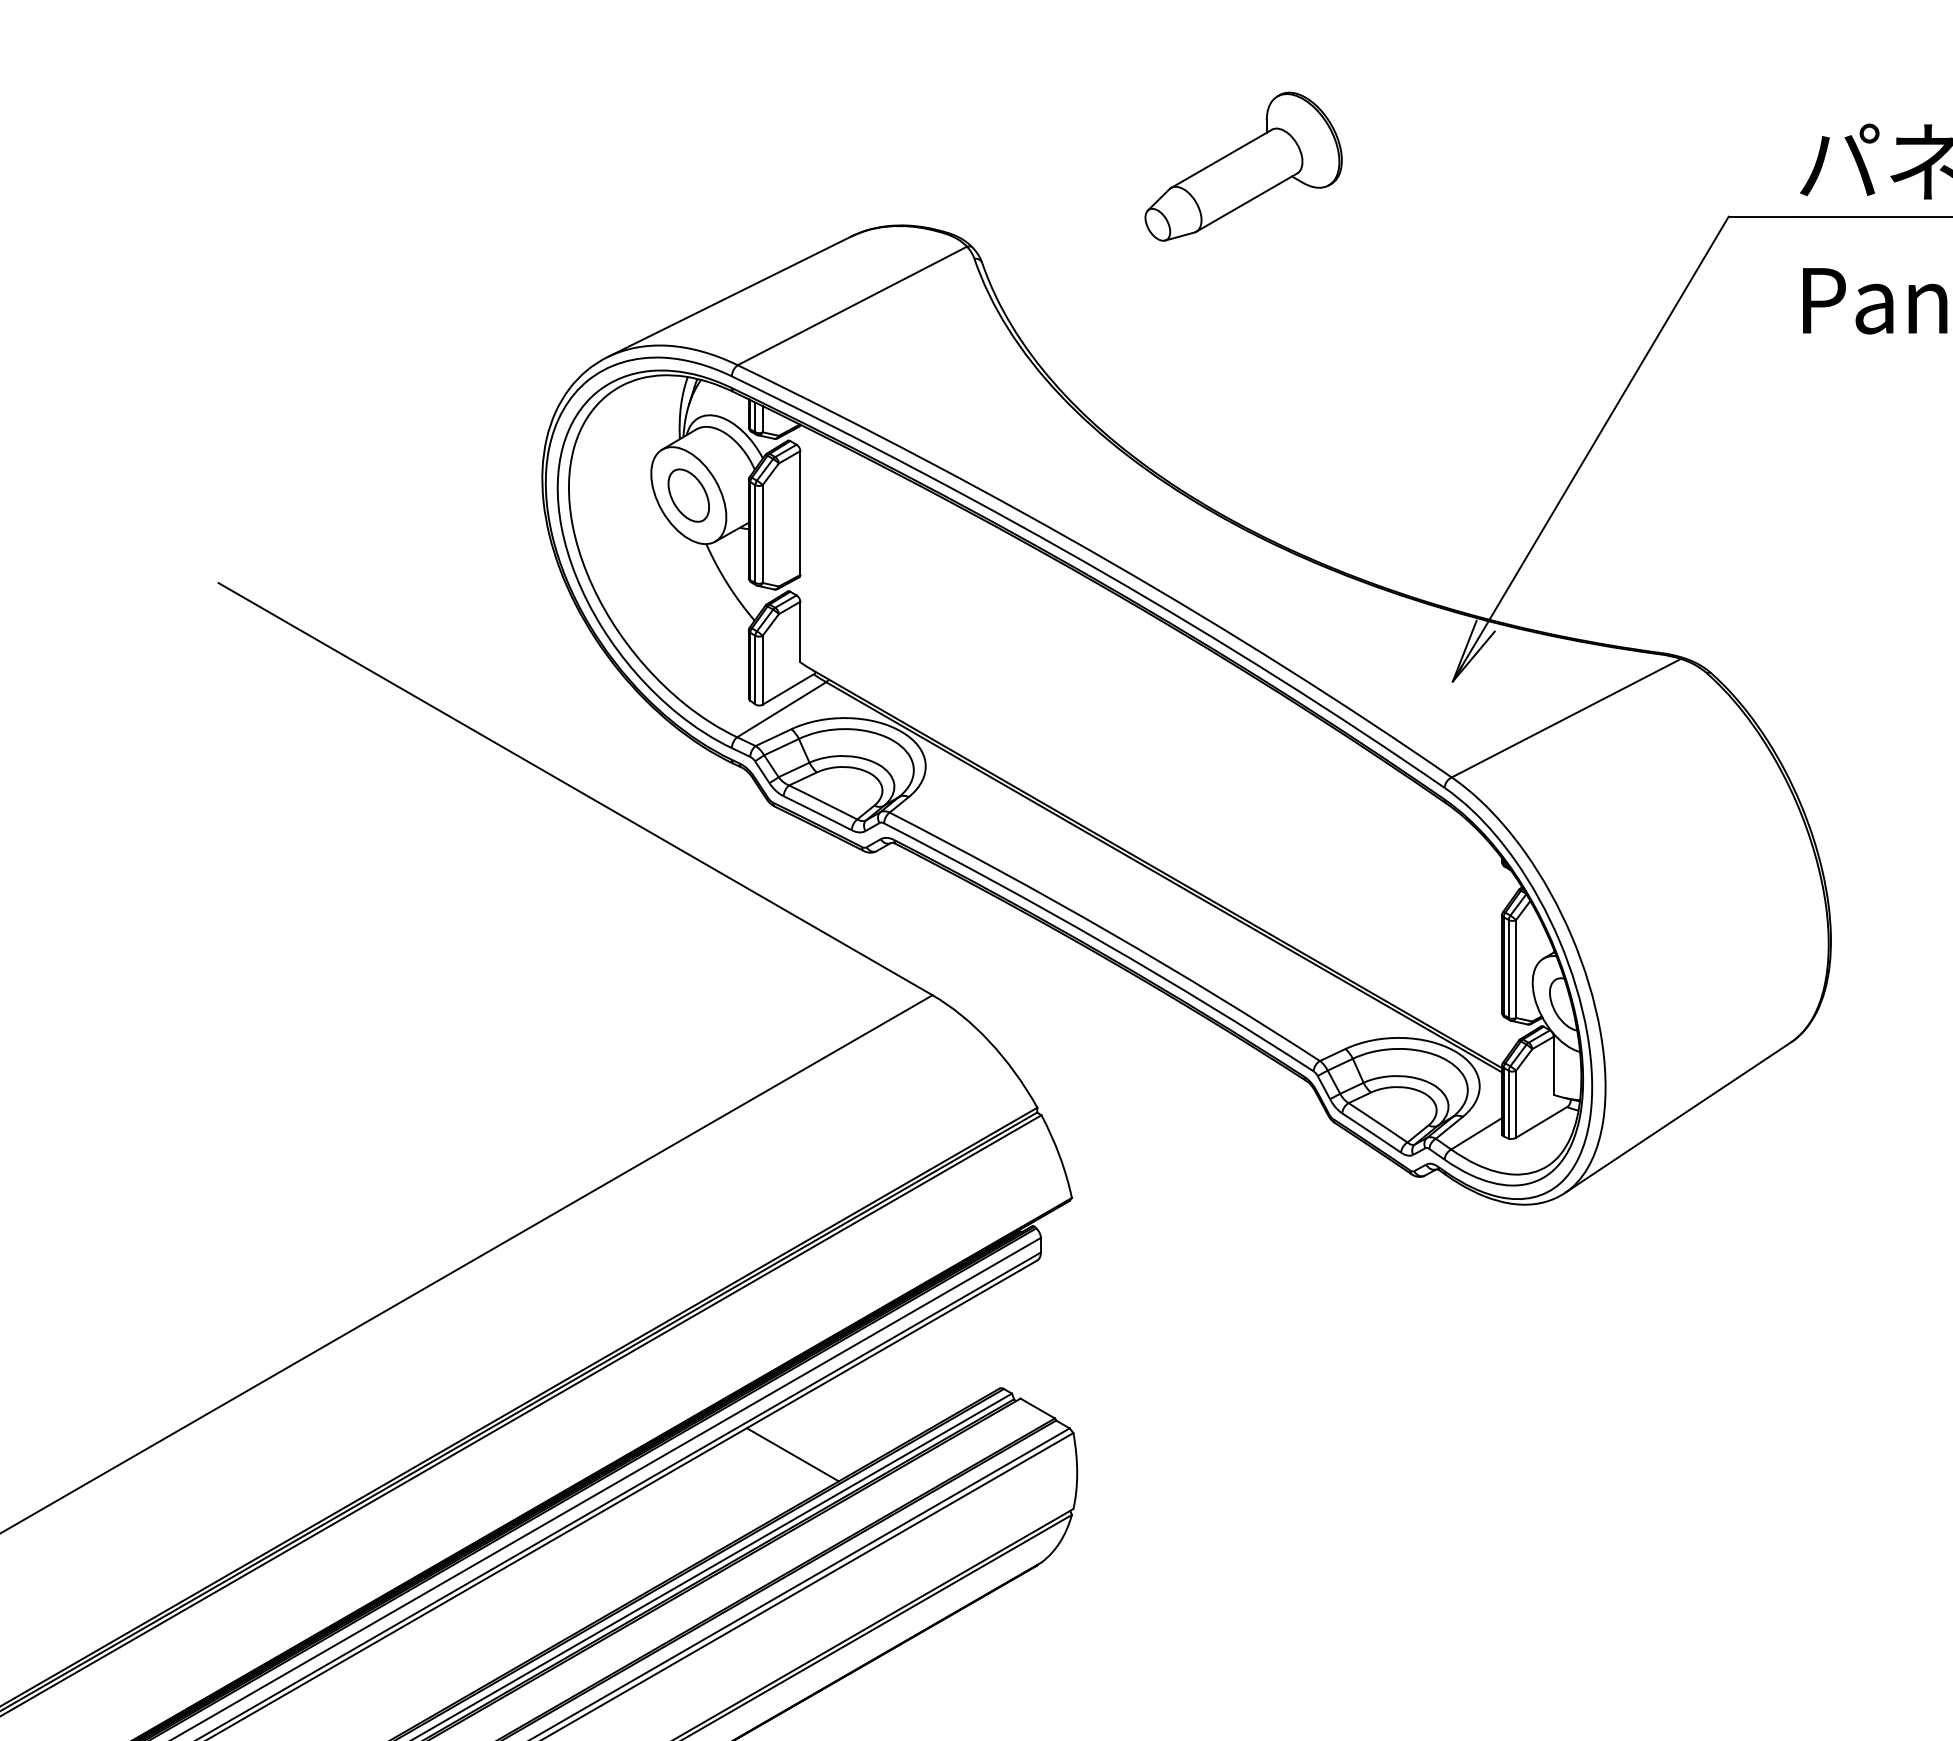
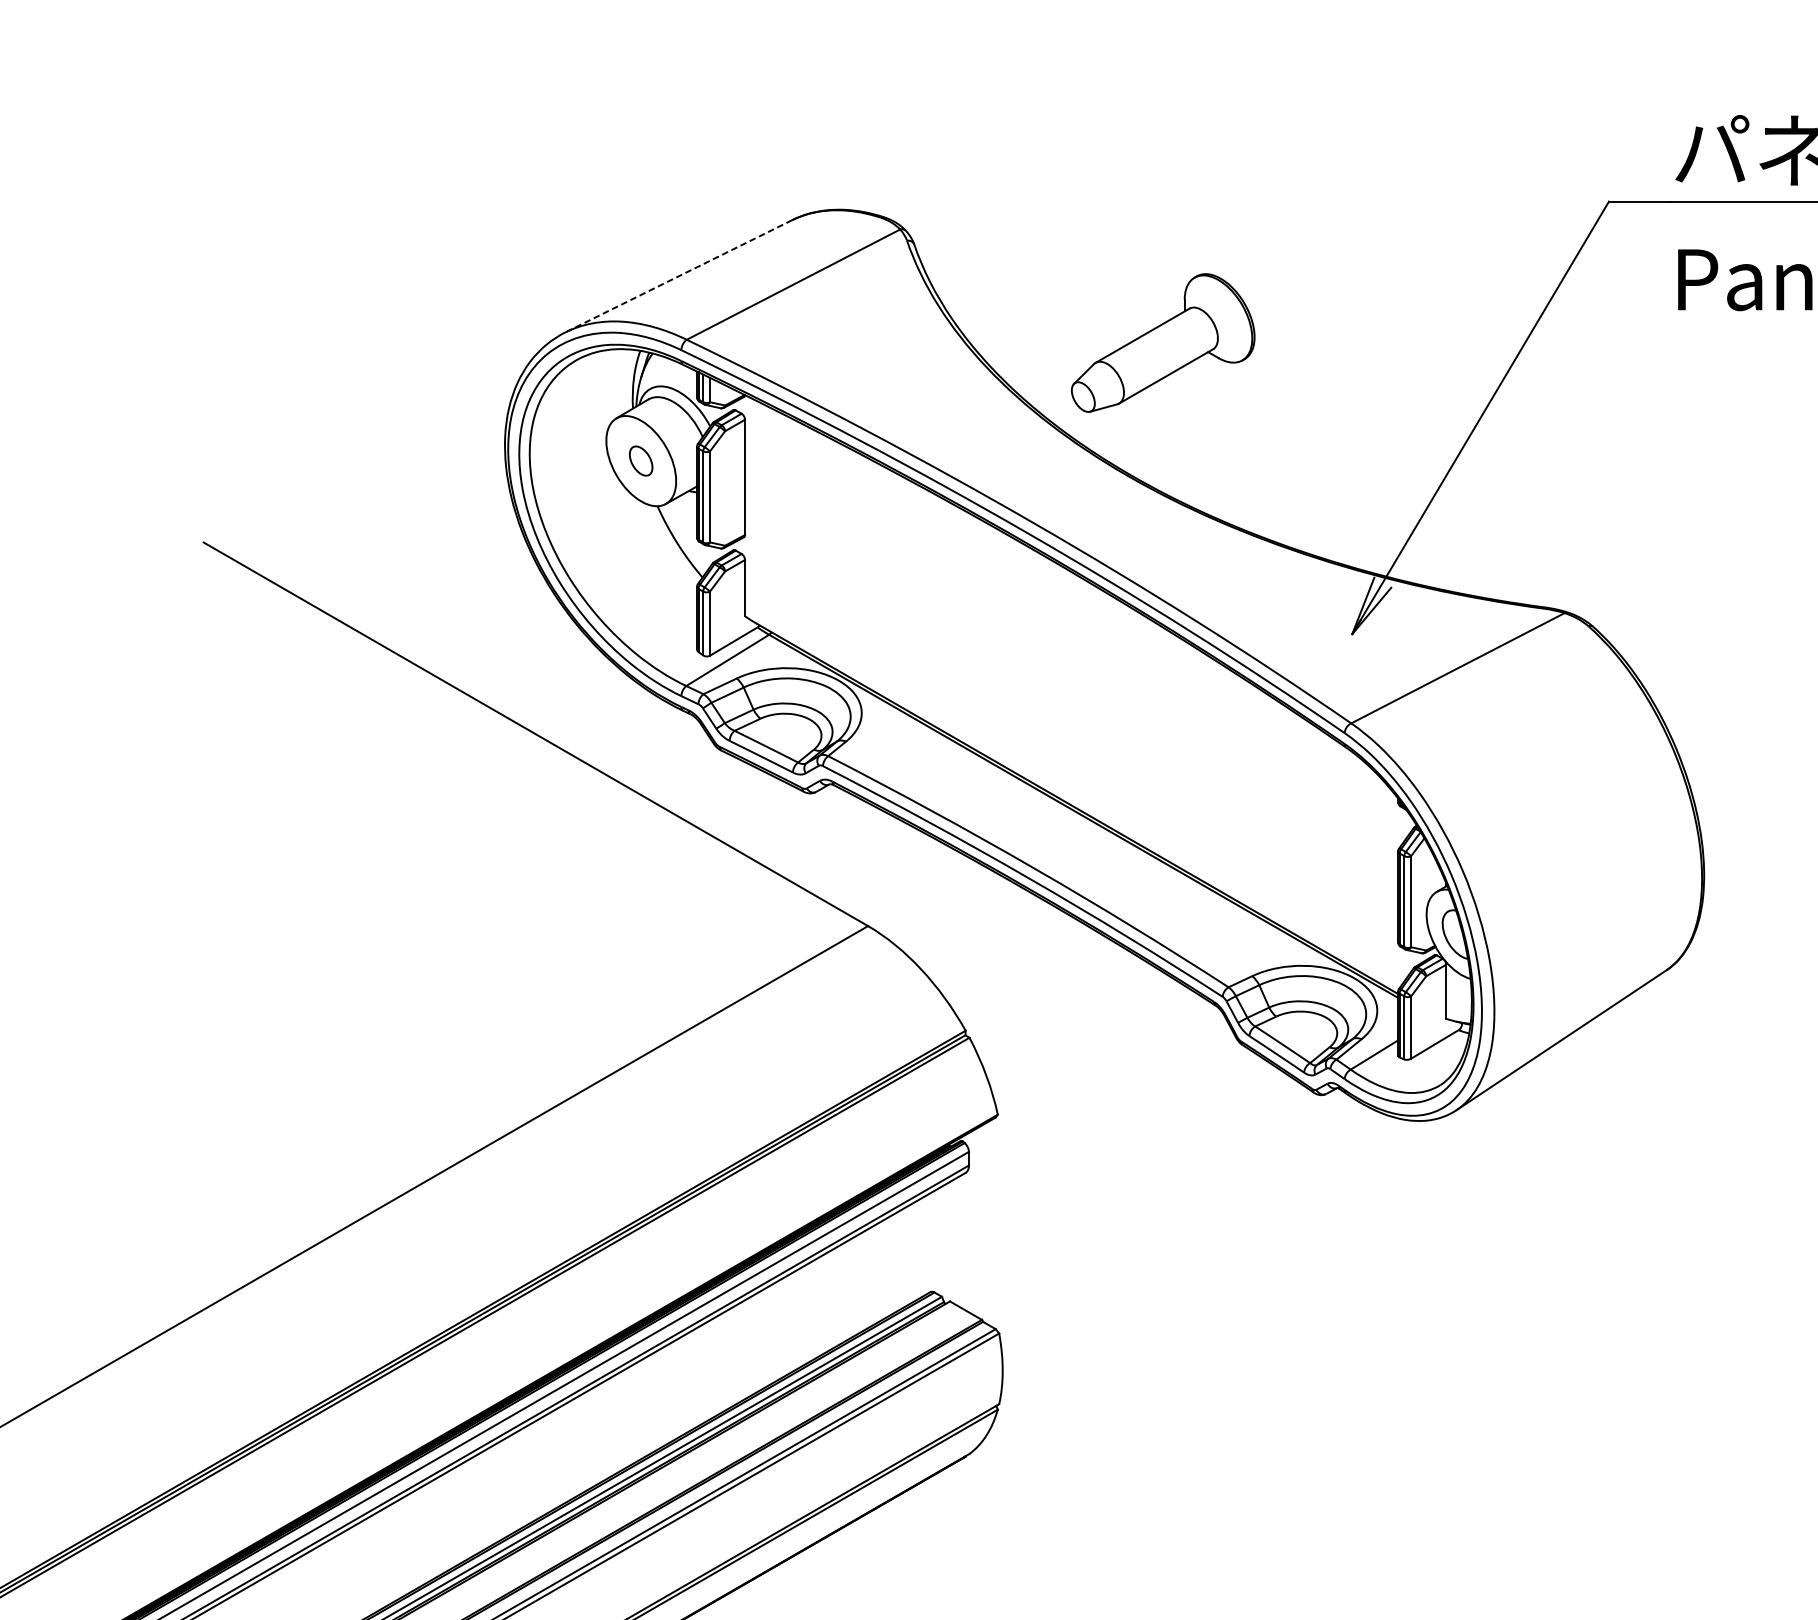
part: (1243, 166) -> (1163, 342), moved
line: (729, 296) -> (679, 275), solid -> dashed
part: (688, 495) -> (640, 461), size x0.6
line: (792, 1454) -> (737, 1353), removed

